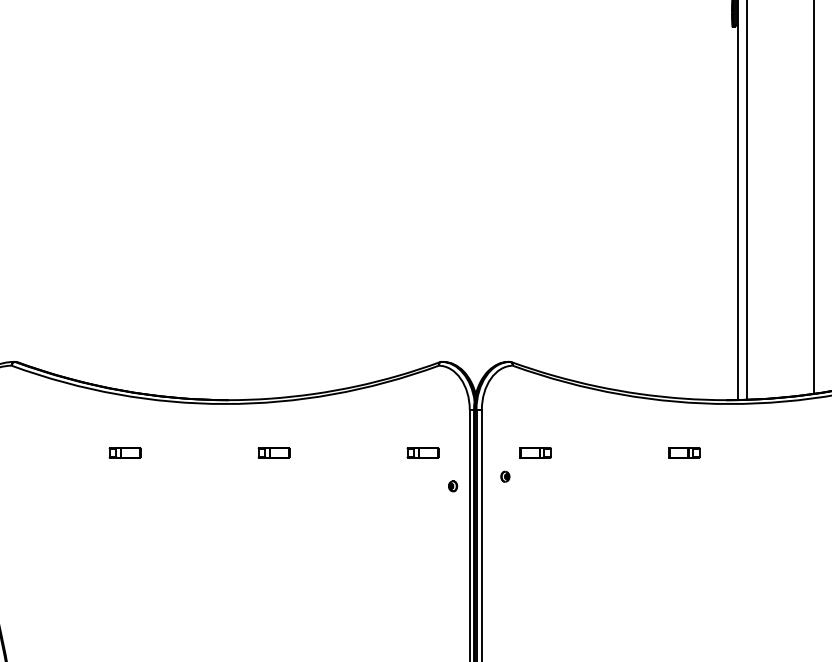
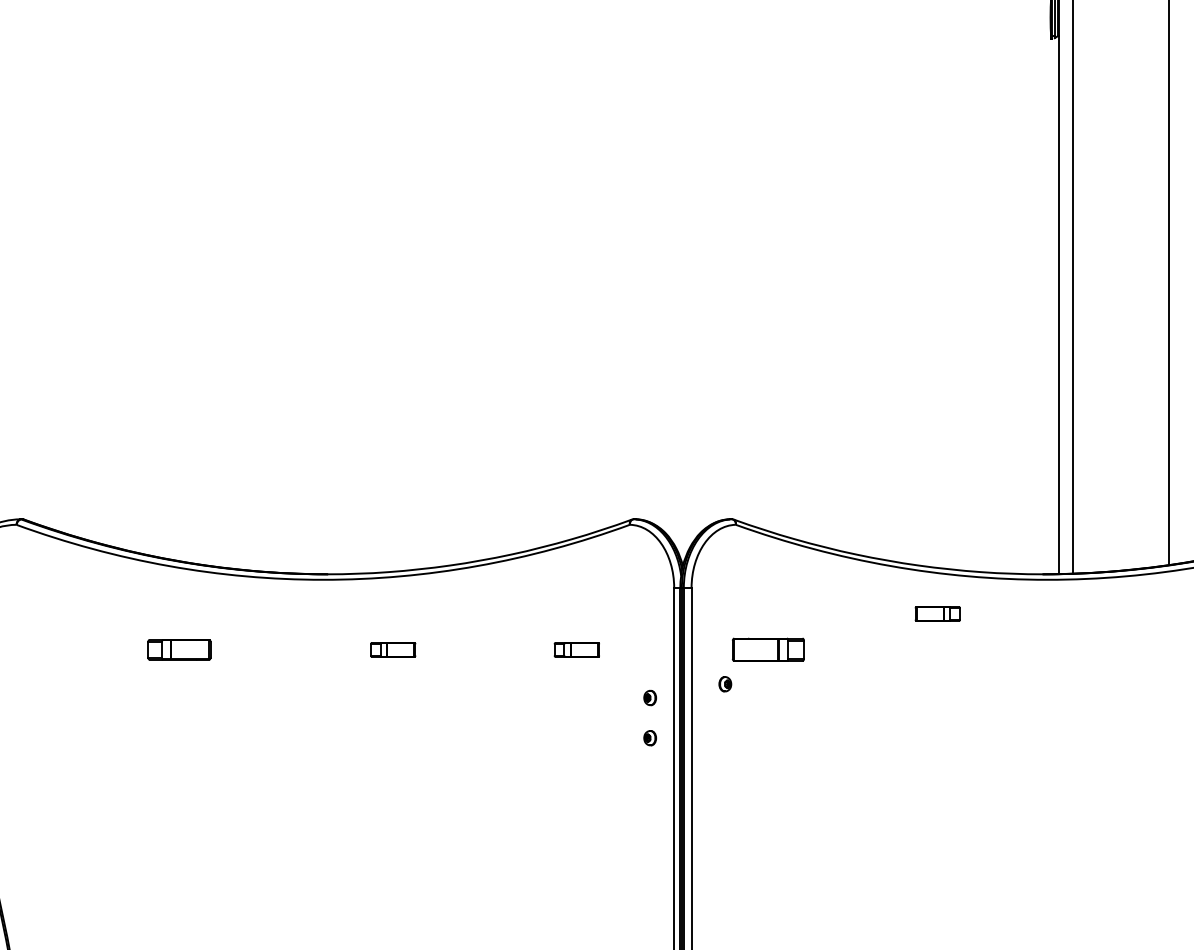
part: (124, 452) -> (178, 649), size x1.4
part: (422, 452) -> (576, 649), moved
part: (535, 452) -> (768, 649), size x1.6
part: (684, 452) -> (937, 613), moved
part: (453, 514) -> (650, 738), added

